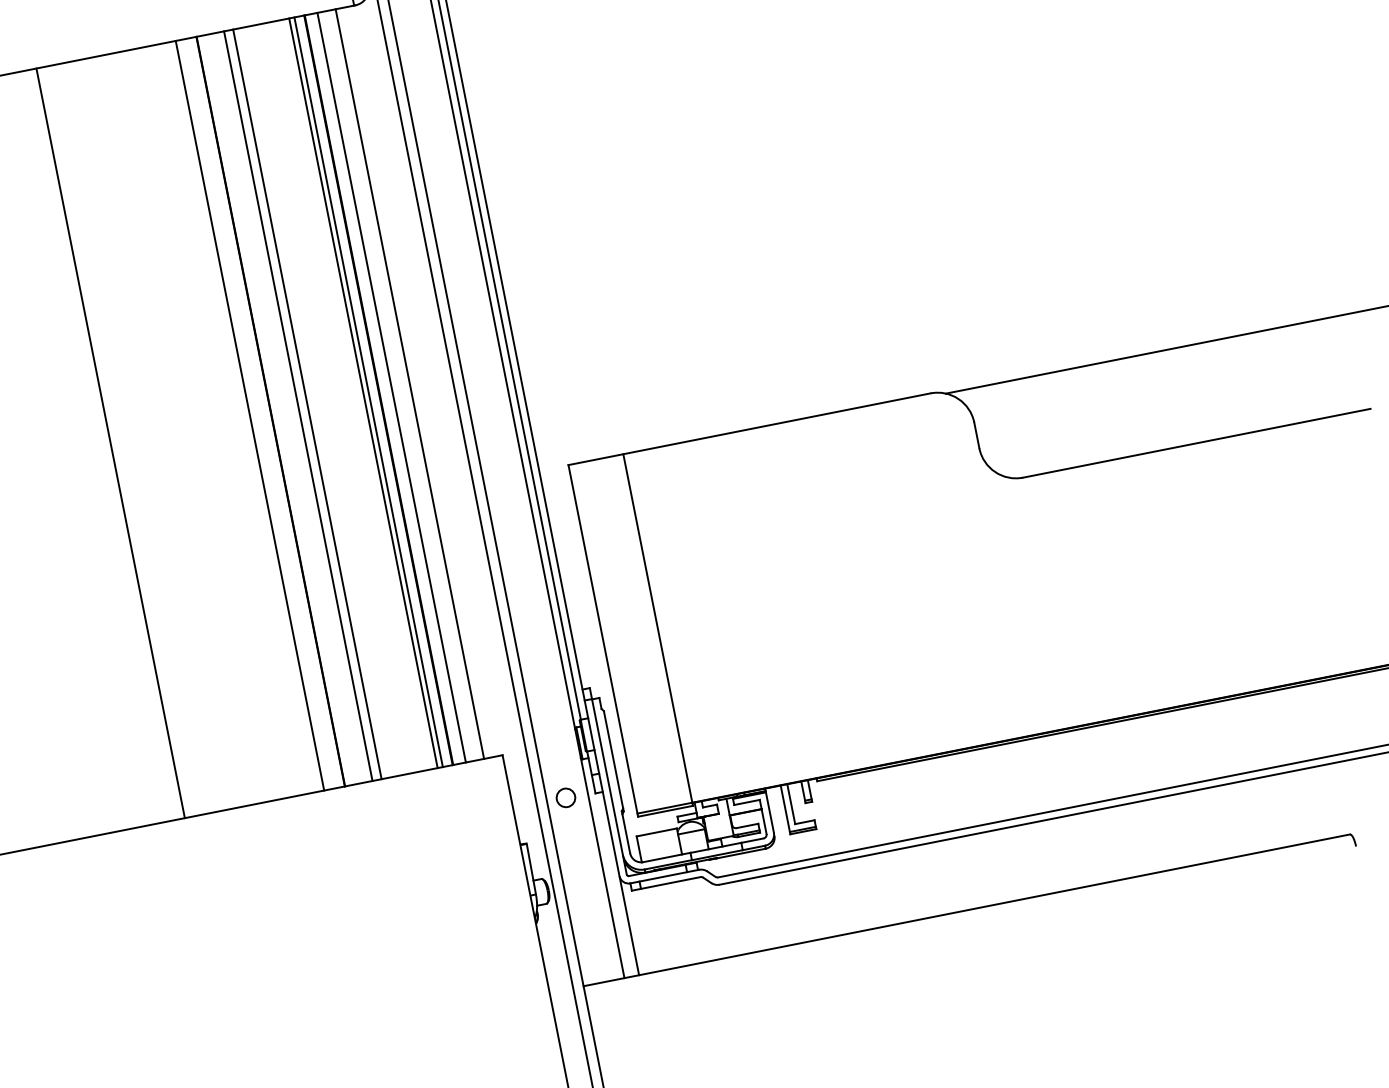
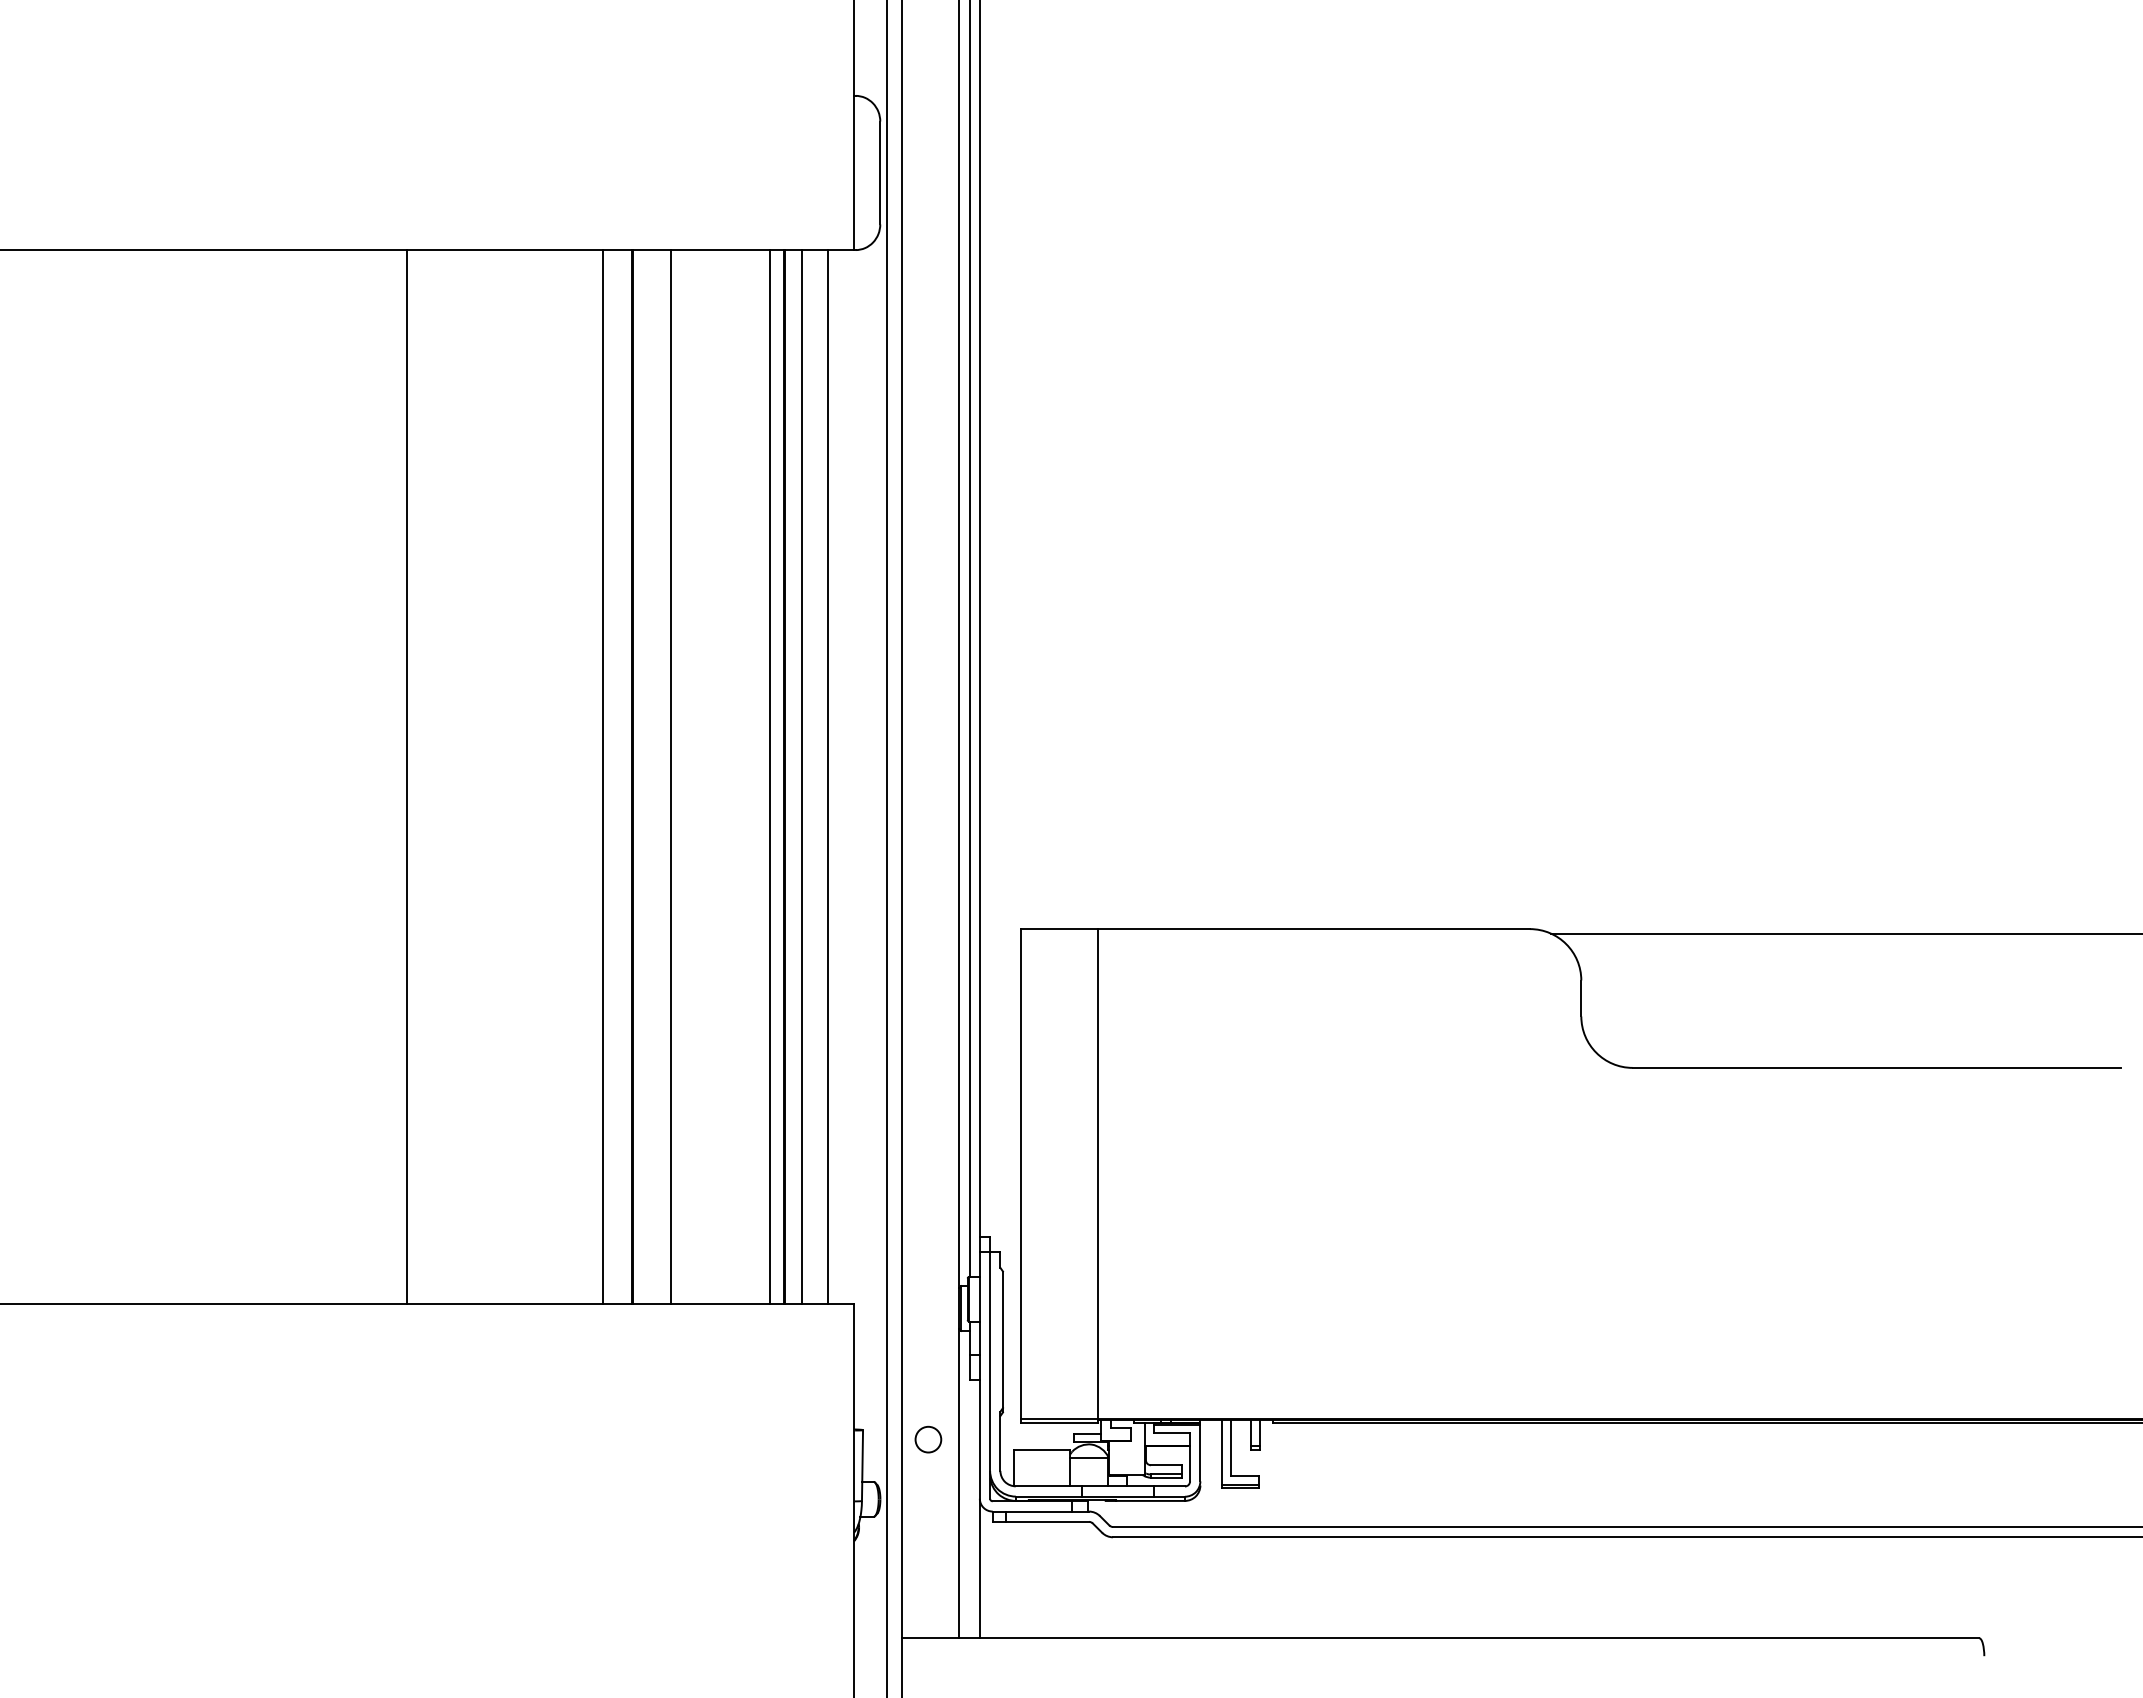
line: (363, 393) -> (762, 777), removed
line: (307, 404) -> (684, 777), removed
circle: (566, 797) -> (928, 1439), moved

